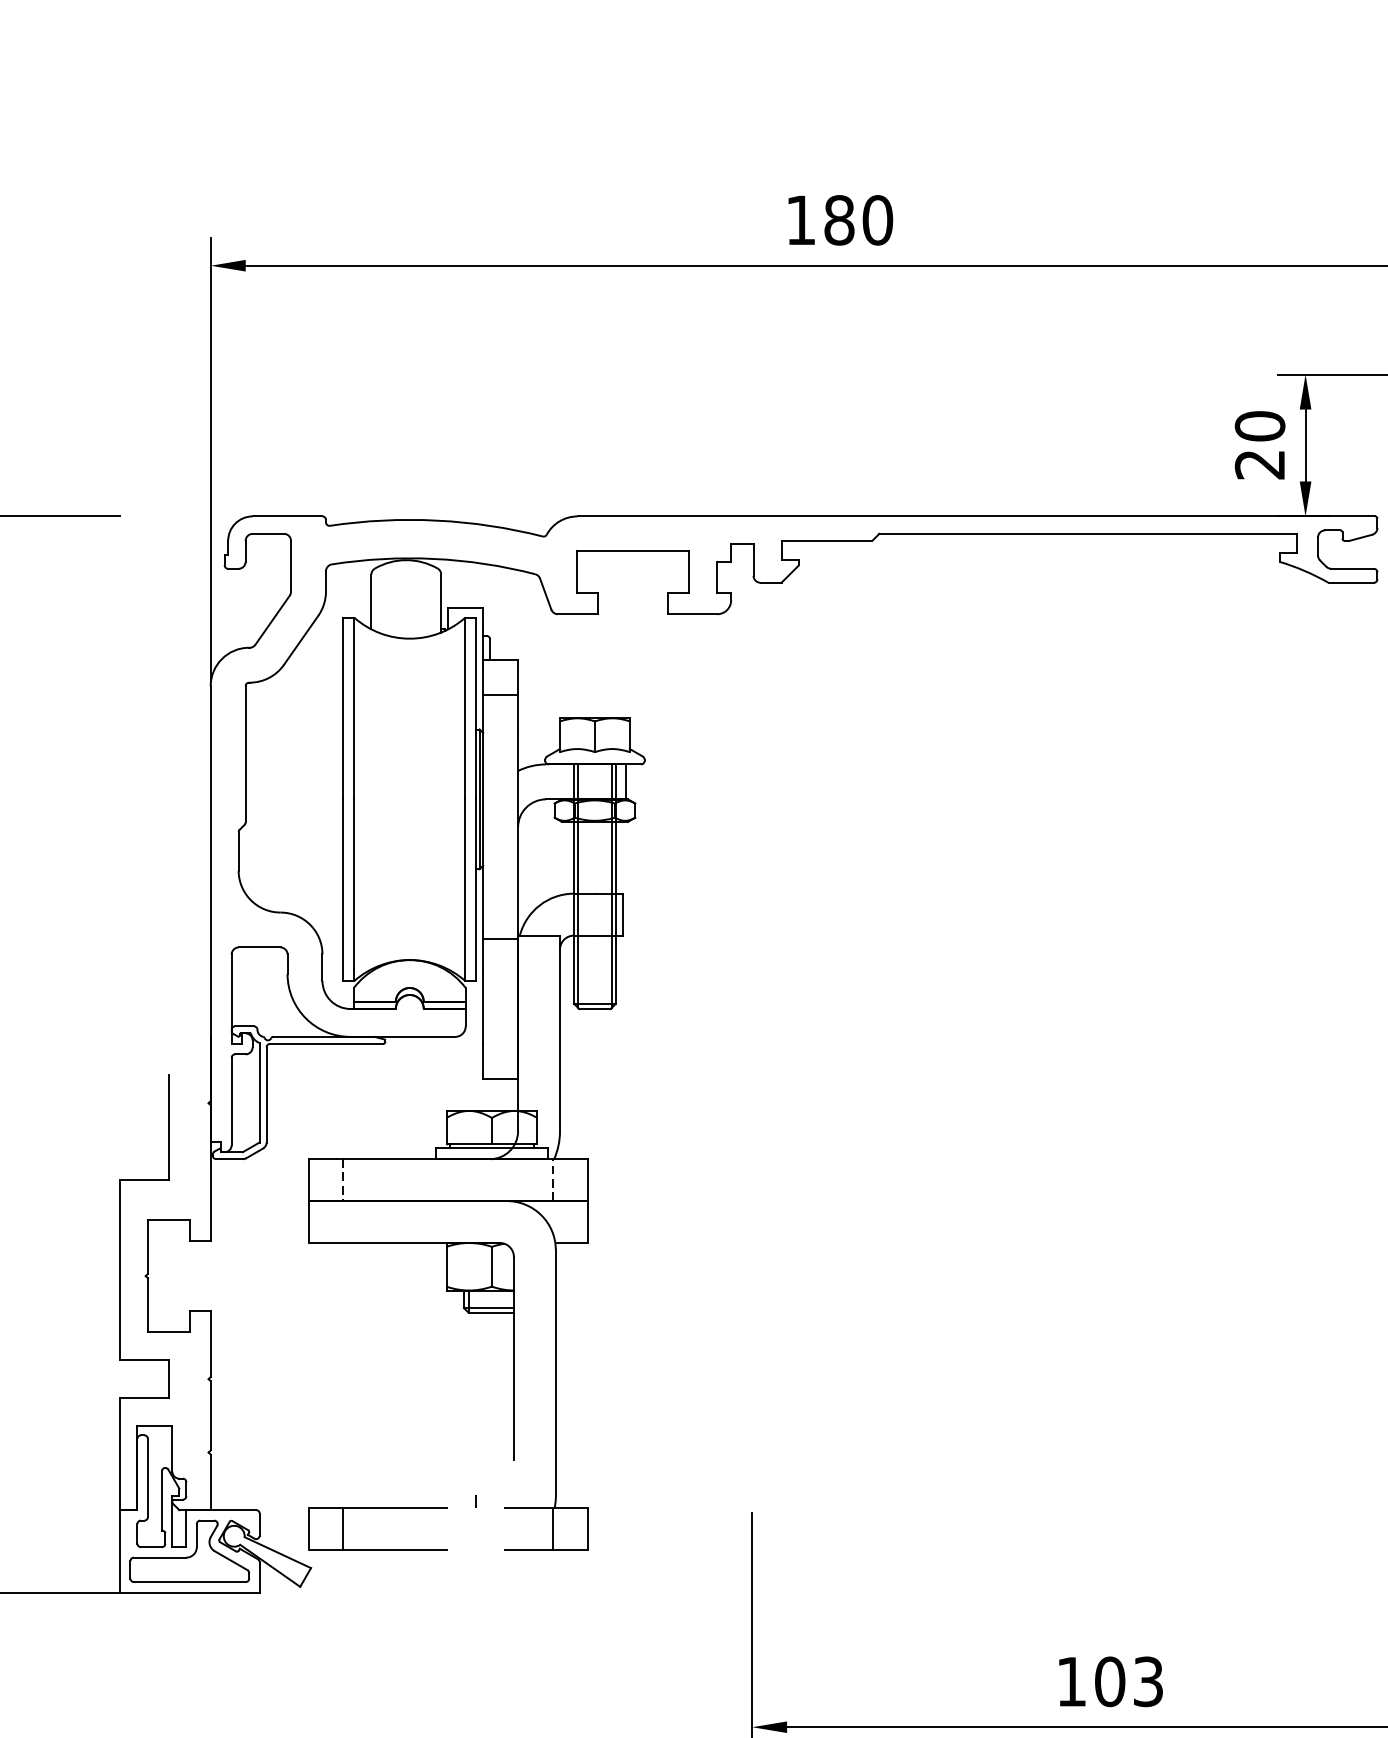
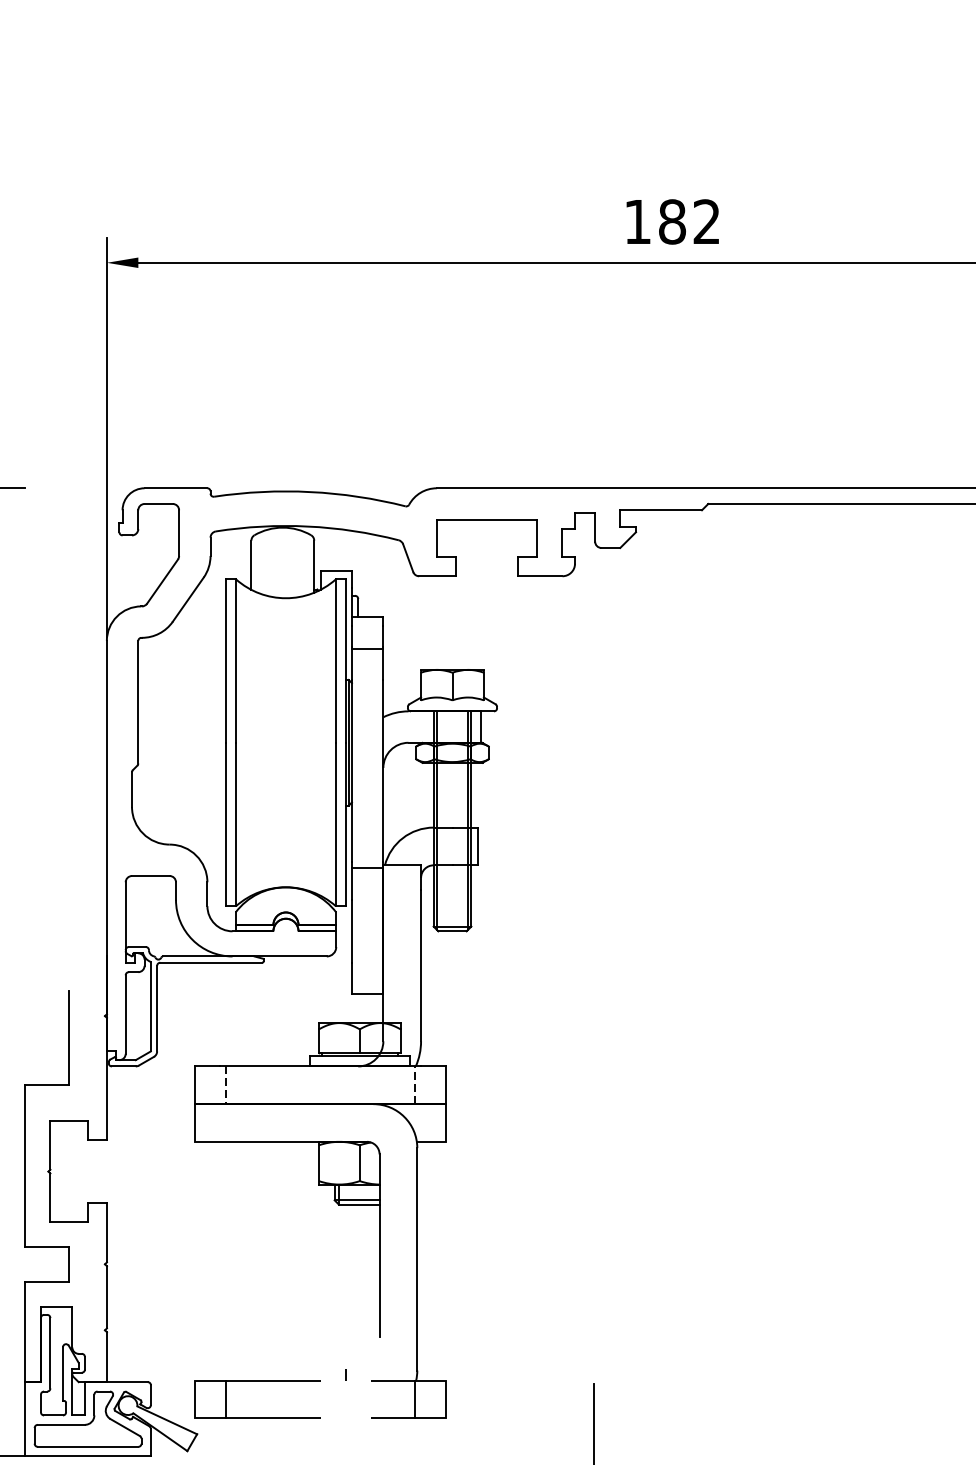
text: (877, 220) -> (706, 222), 180 -> 182

